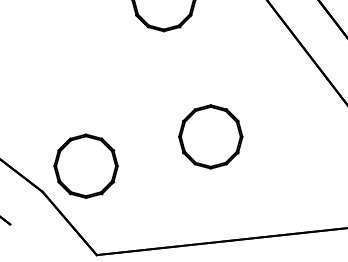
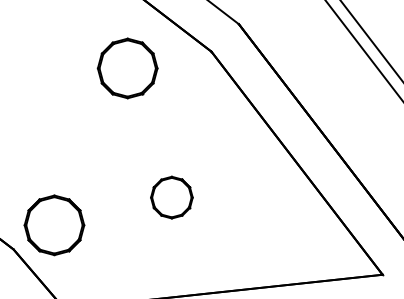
part: (210, 136) -> (171, 197), size x0.7

